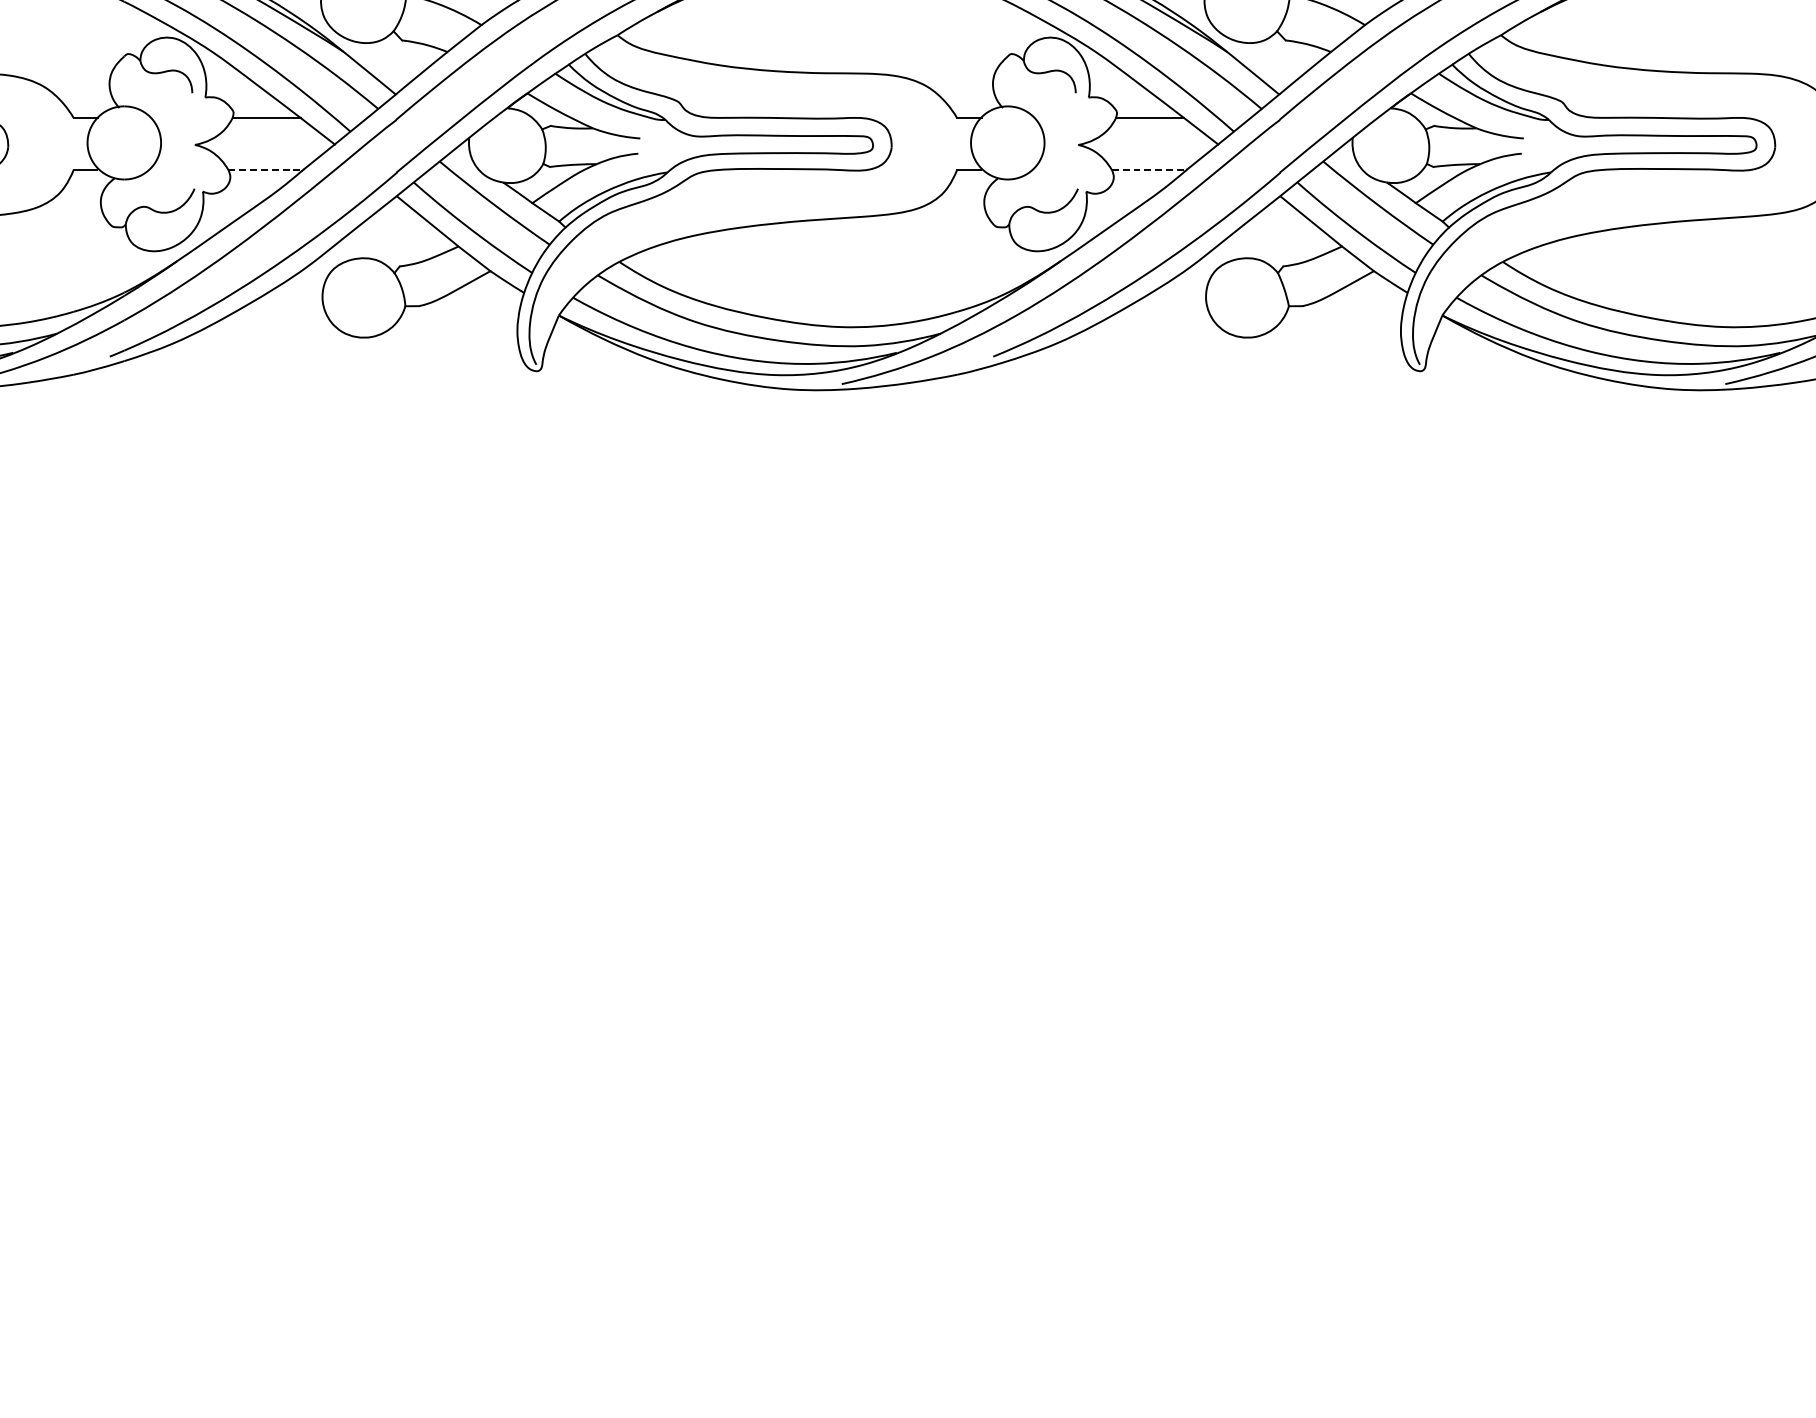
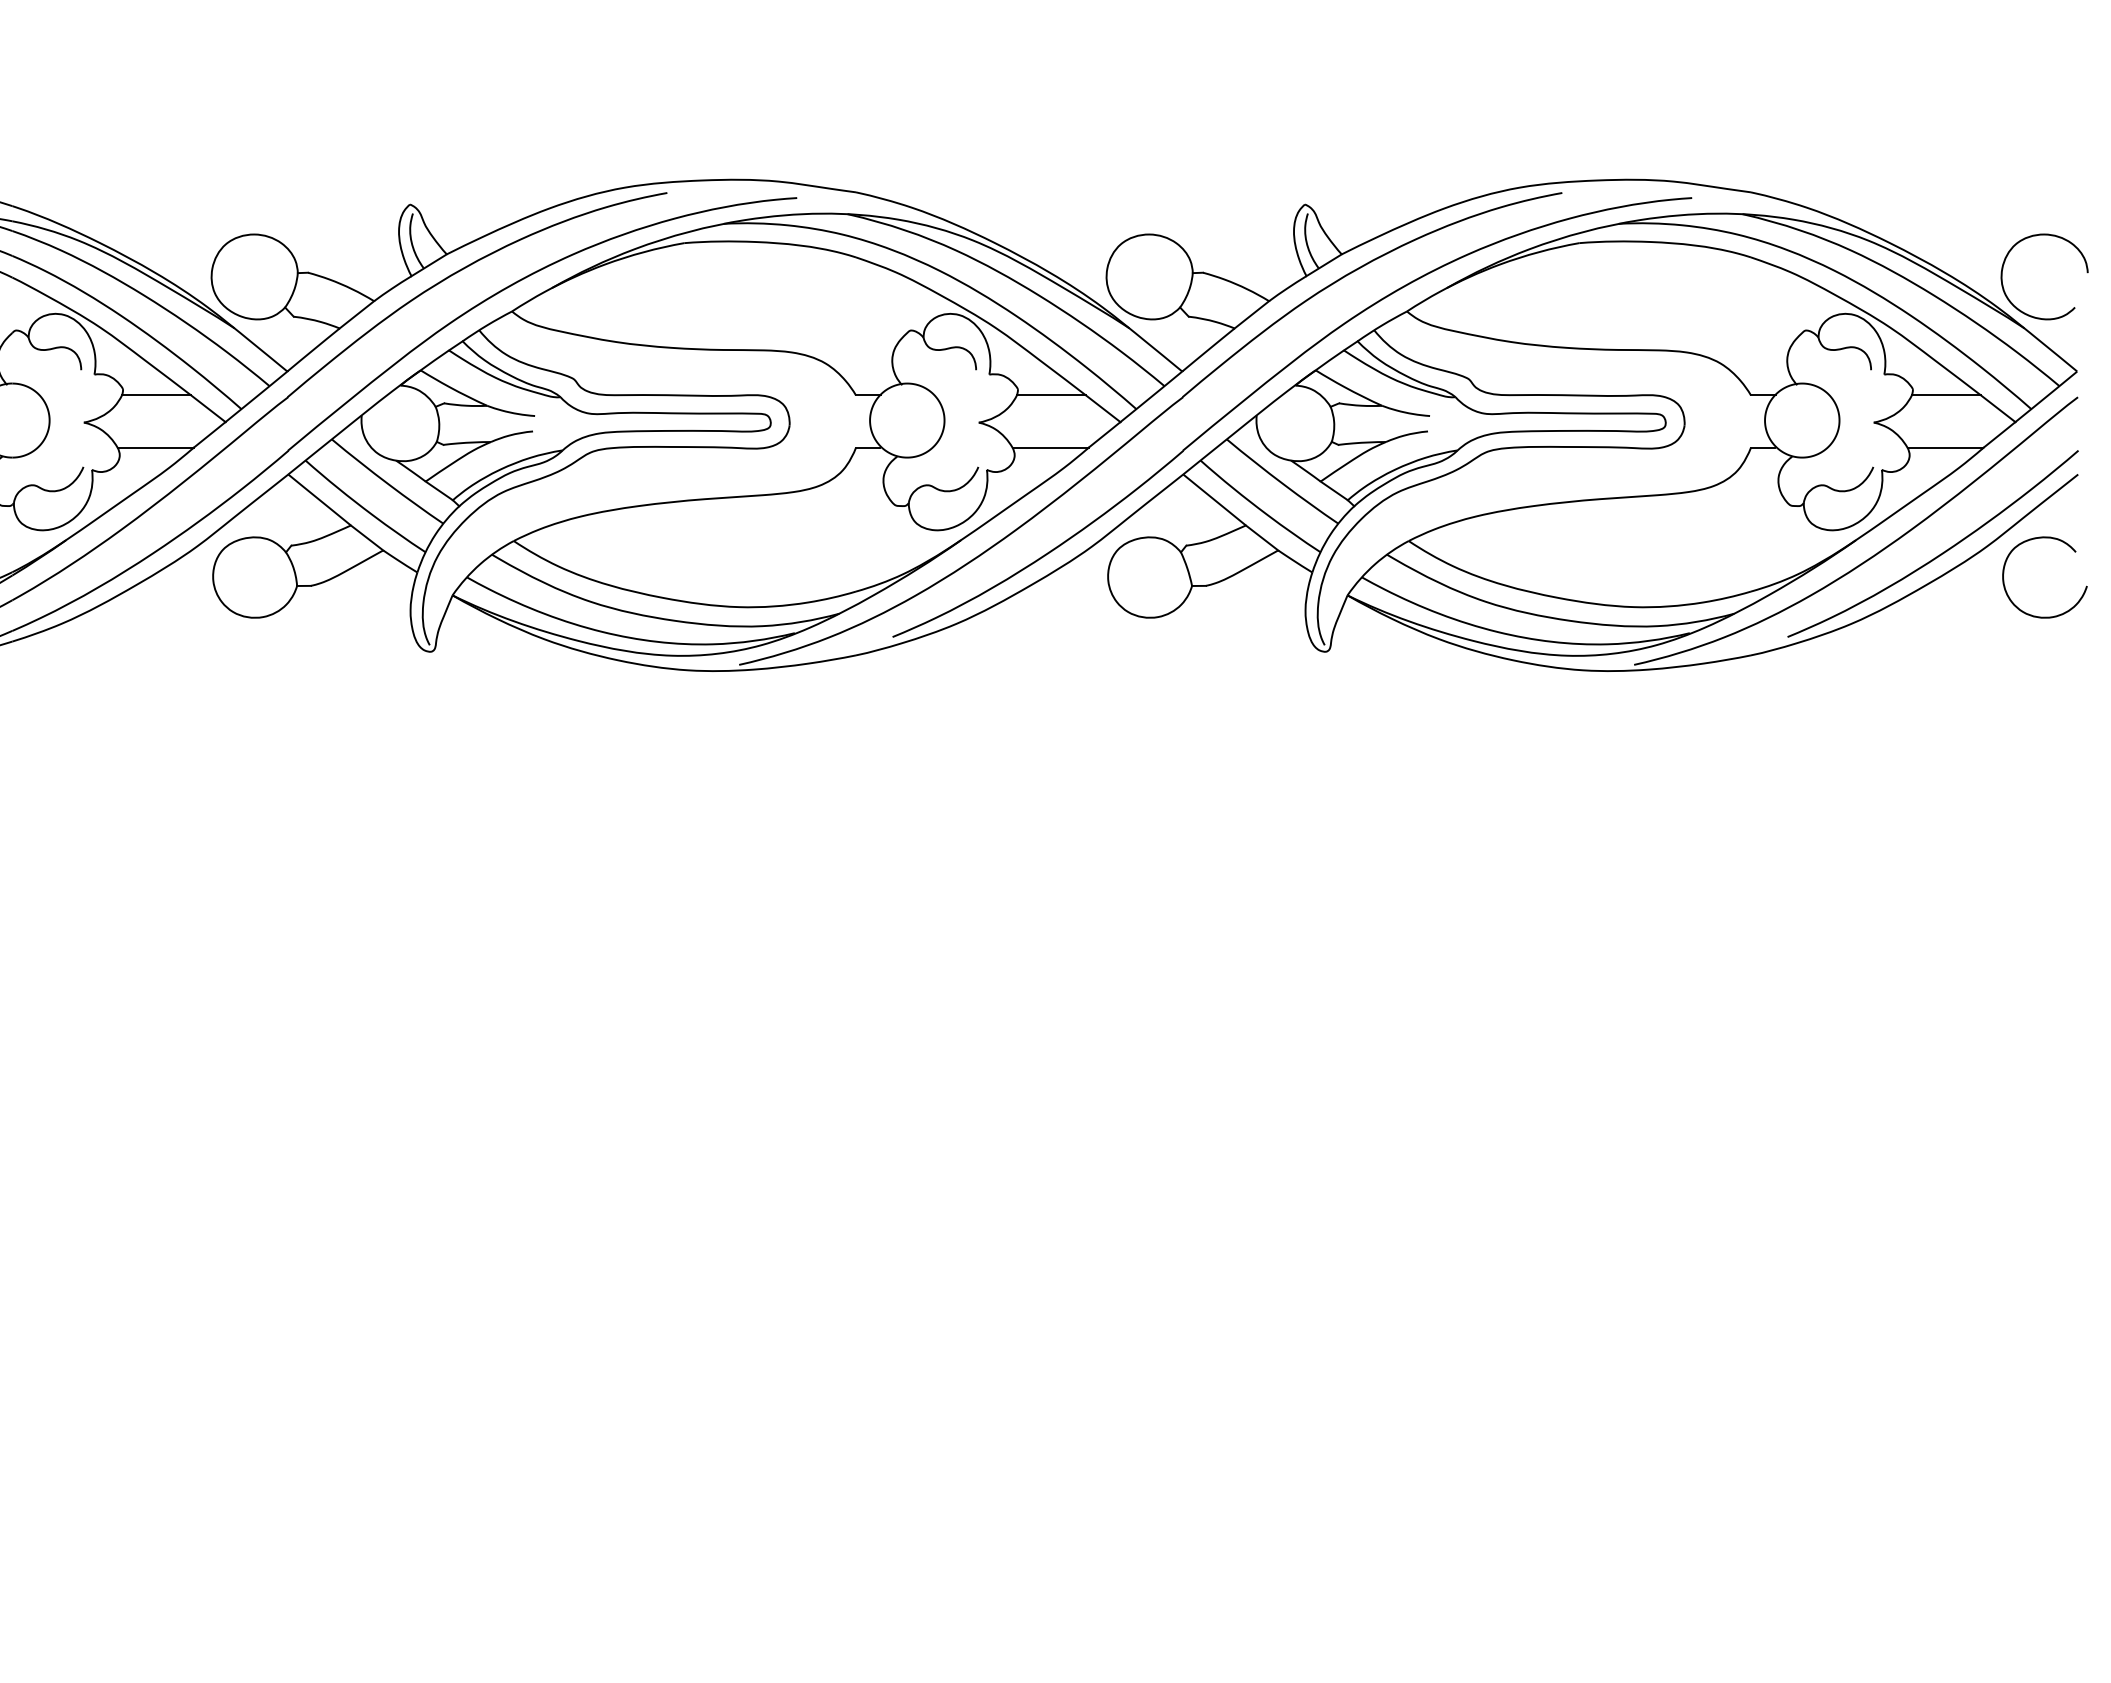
line: (265, 169) -> (155, 447), dashed -> solid
line: (1149, 169) -> (1050, 447), dashed -> solid

